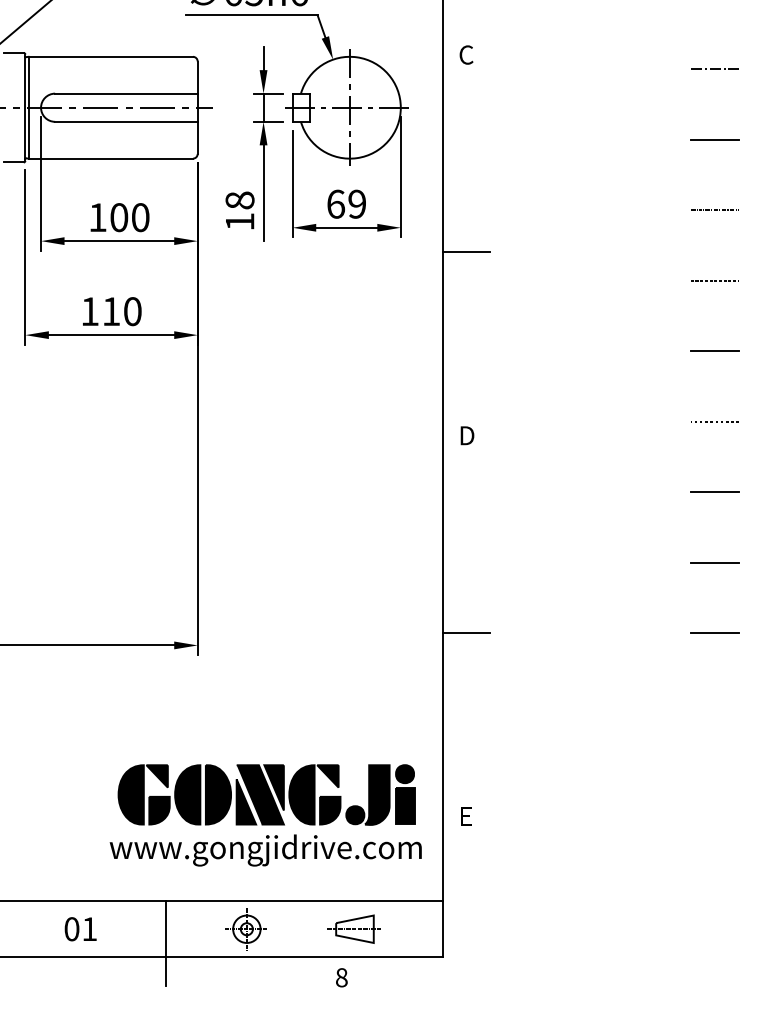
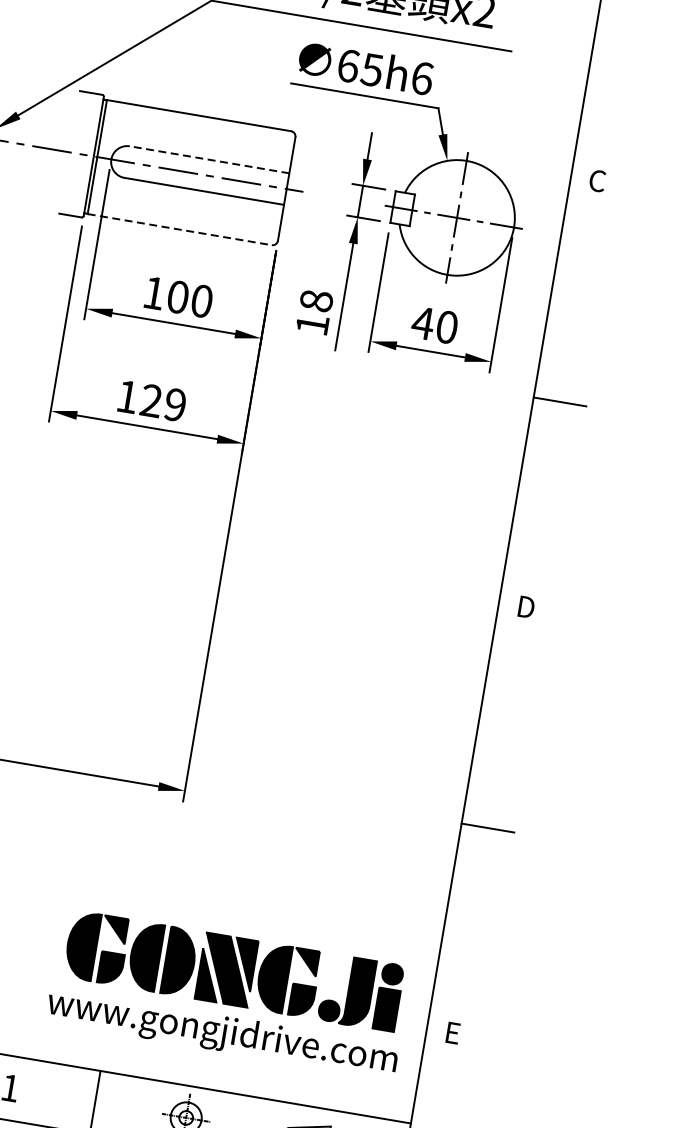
line: (125, 93) -> (208, 159), solid -> dashed
line: (111, 158) -> (180, 229), solid -> dashed
text: (346, 203) -> (435, 324), 69 -> 40
text: (121, 311) -> (162, 402), 110 -> 129

